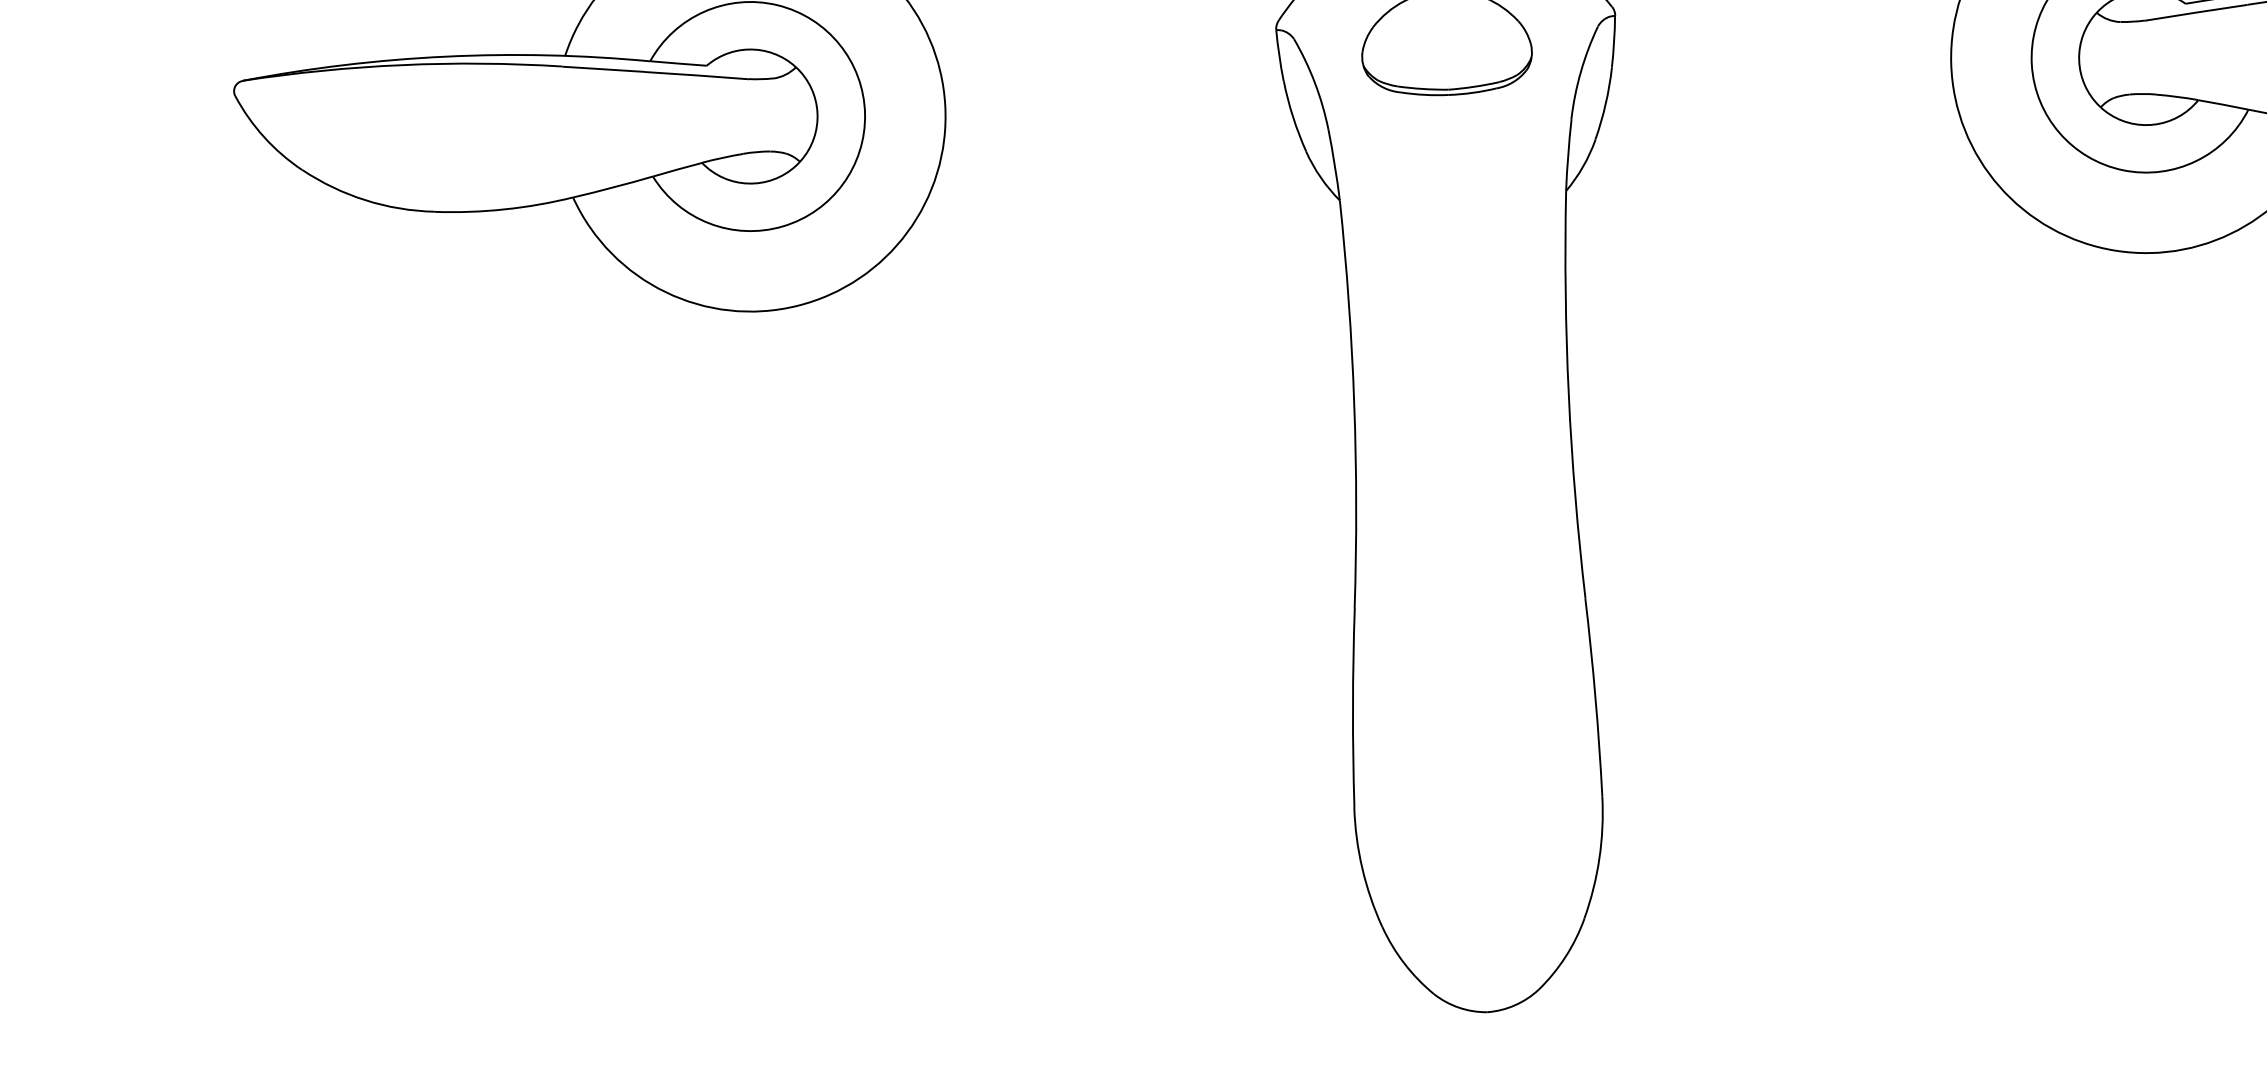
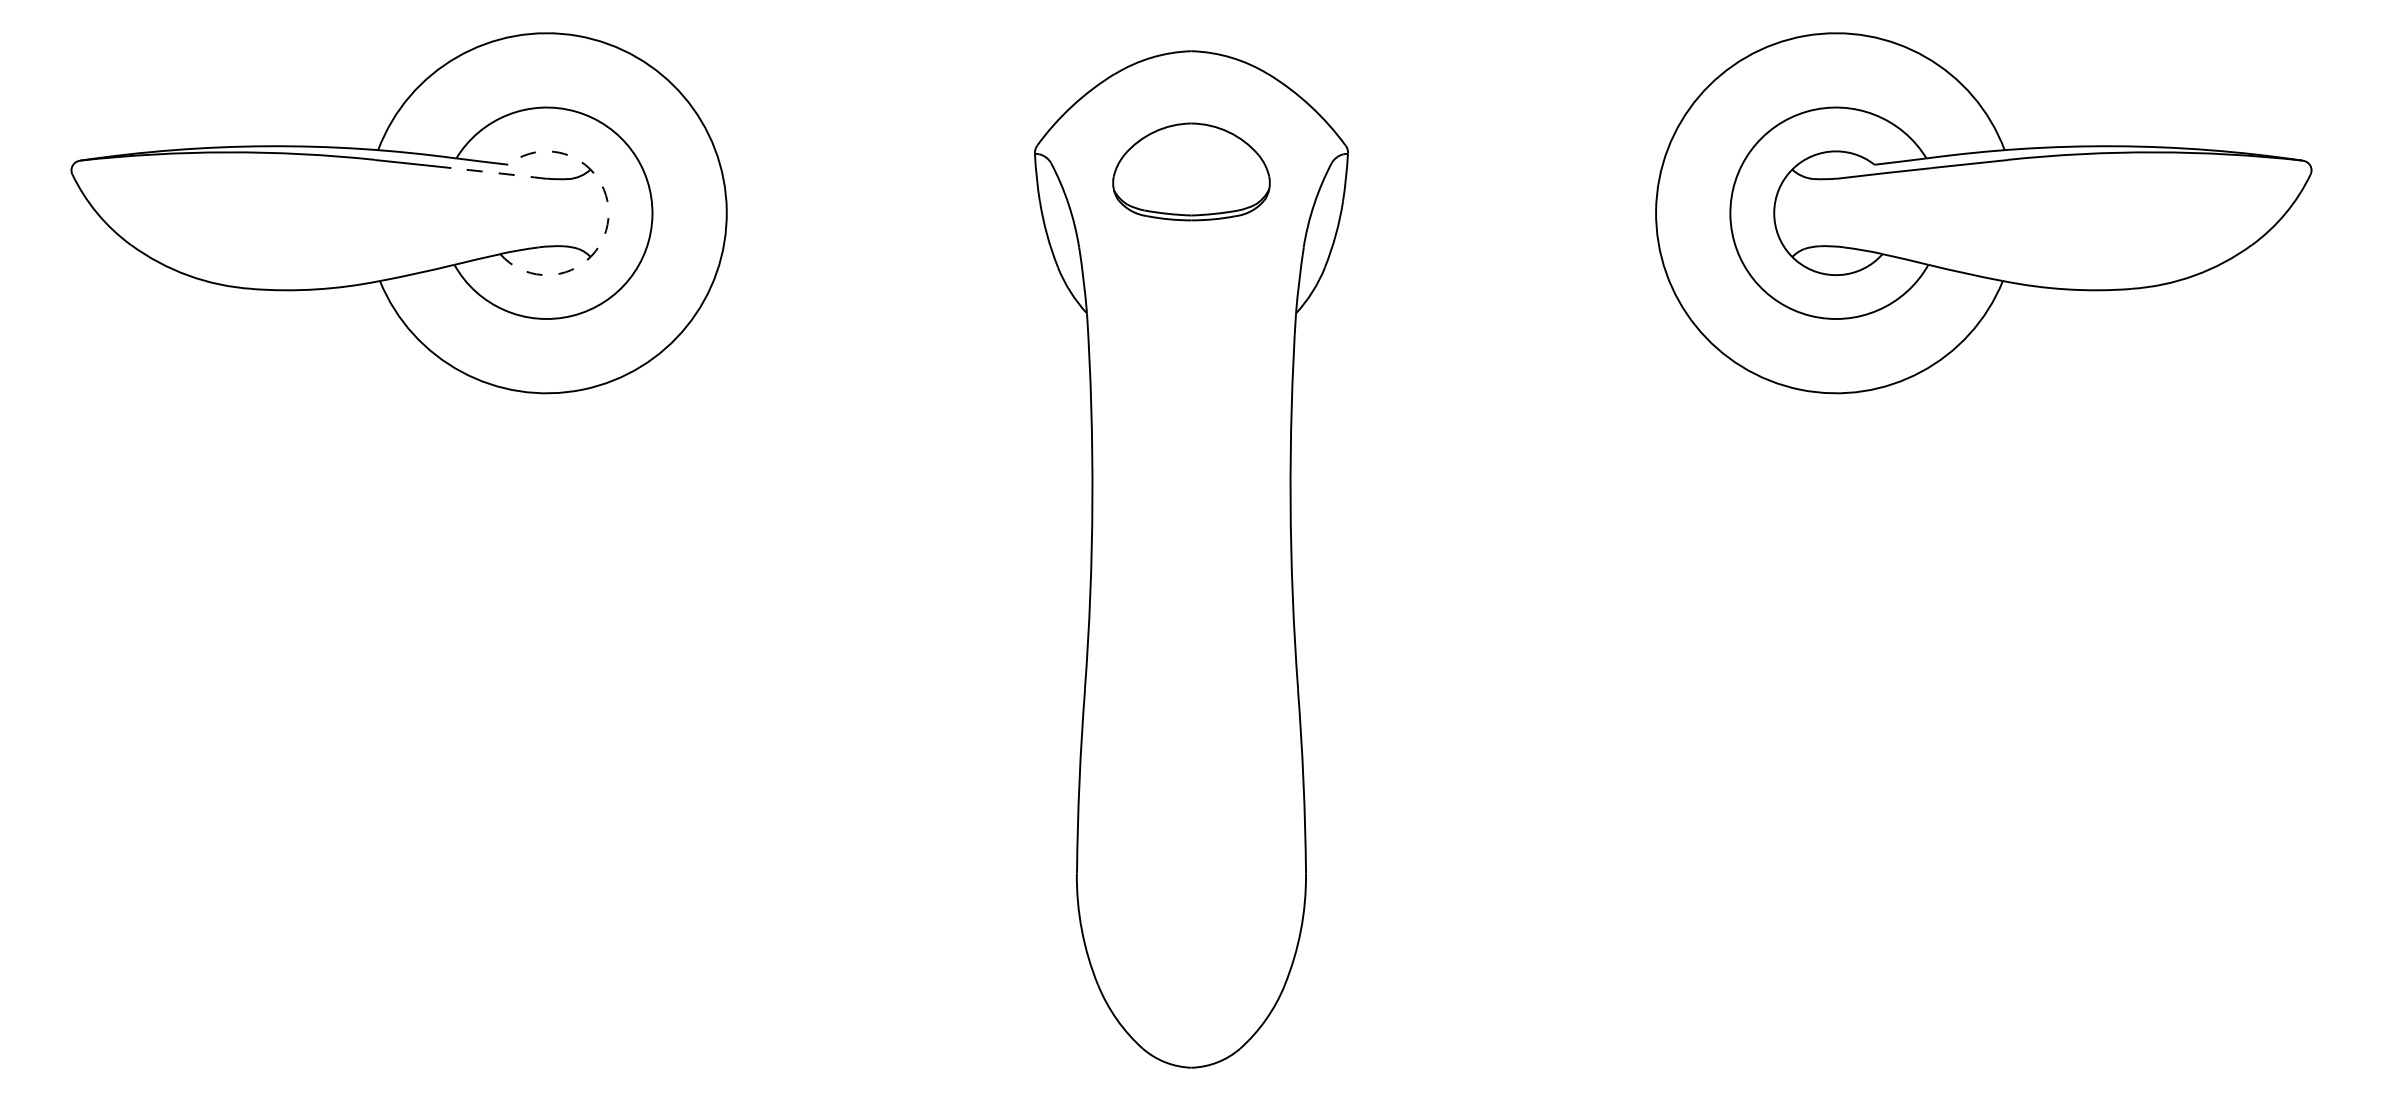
arc: (696, 75) -> (498, 173), solid -> dashed
arc: (817, 119) -> (608, 218), solid -> dashed

